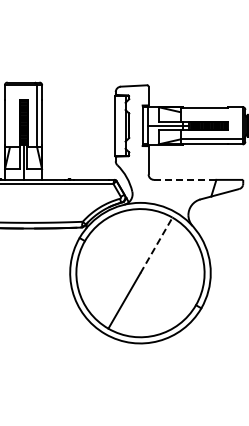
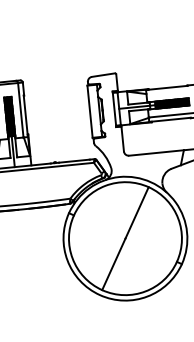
line: (184, 179) -> (155, 152), dashed -> solid
line: (156, 244) -> (136, 212), dashed -> solid

